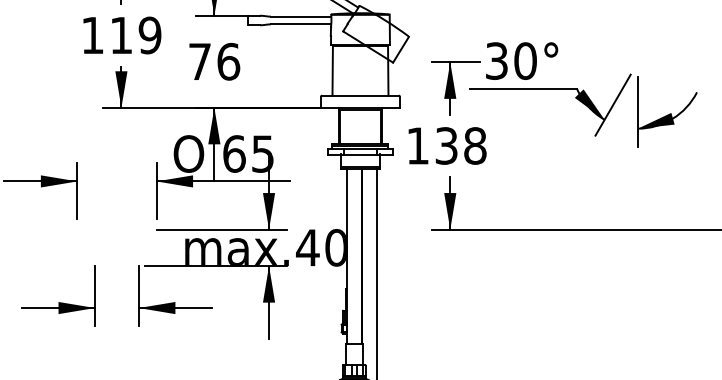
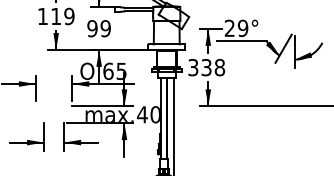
text: (215, 61) -> (99, 28), 76 -> 99
text: (511, 61) -> (236, 28), 30° -> 29°
text: (418, 145) -> (193, 67), 138 -> 338

